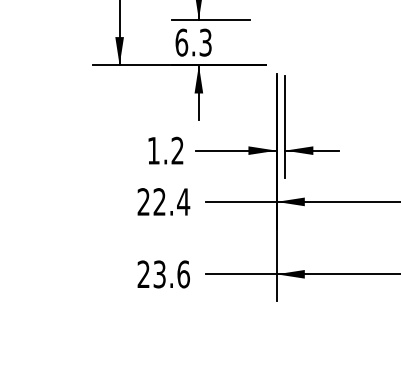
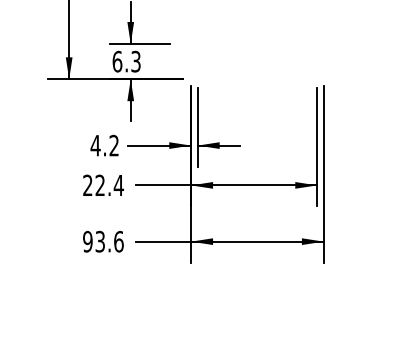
text: (153, 150) -> (95, 145), 1.2 -> 4.2
text: (143, 274) -> (87, 241), 23.6 -> 93.6

